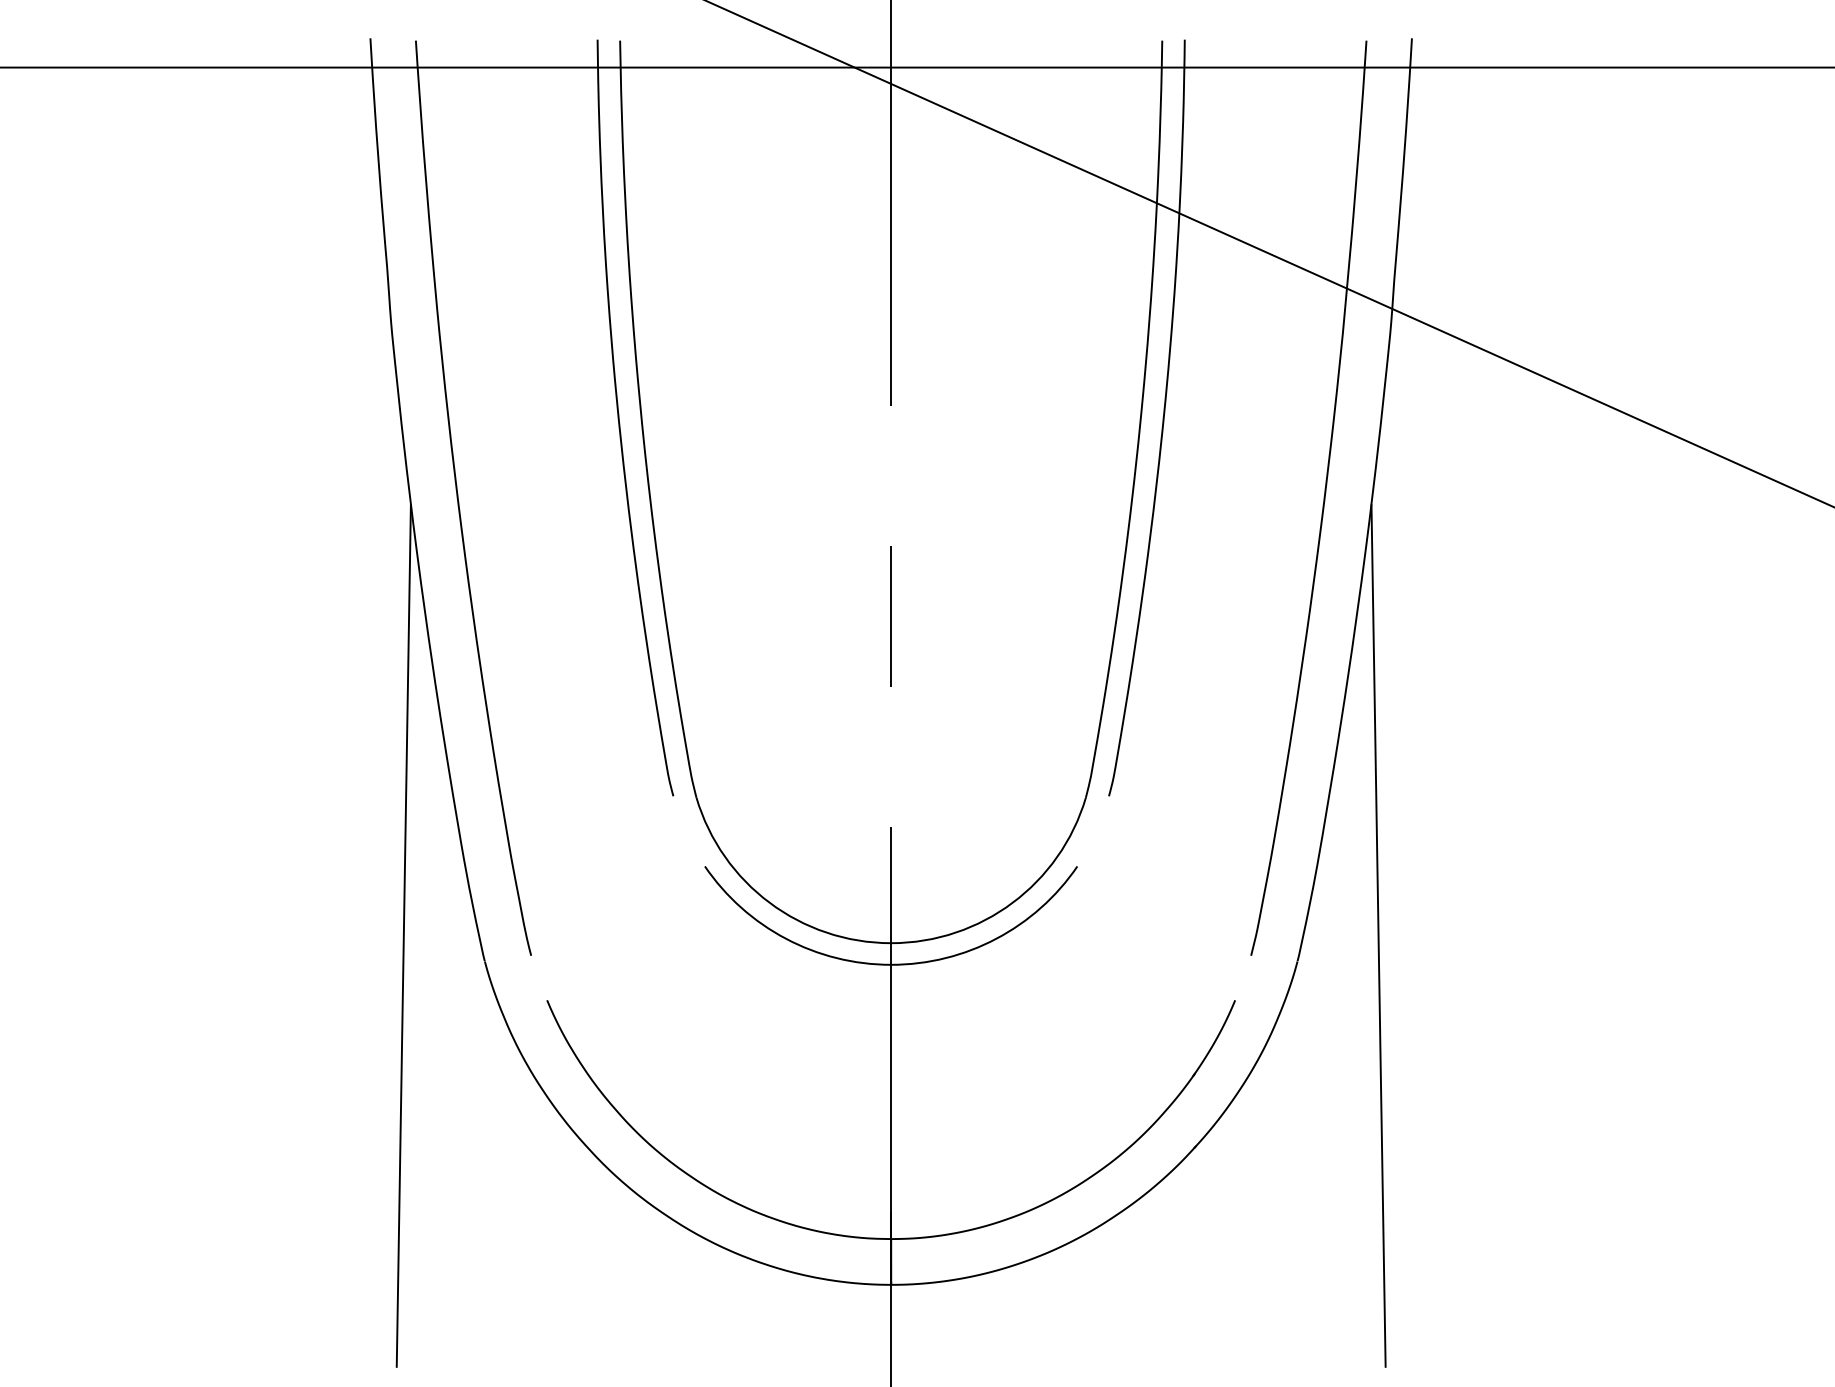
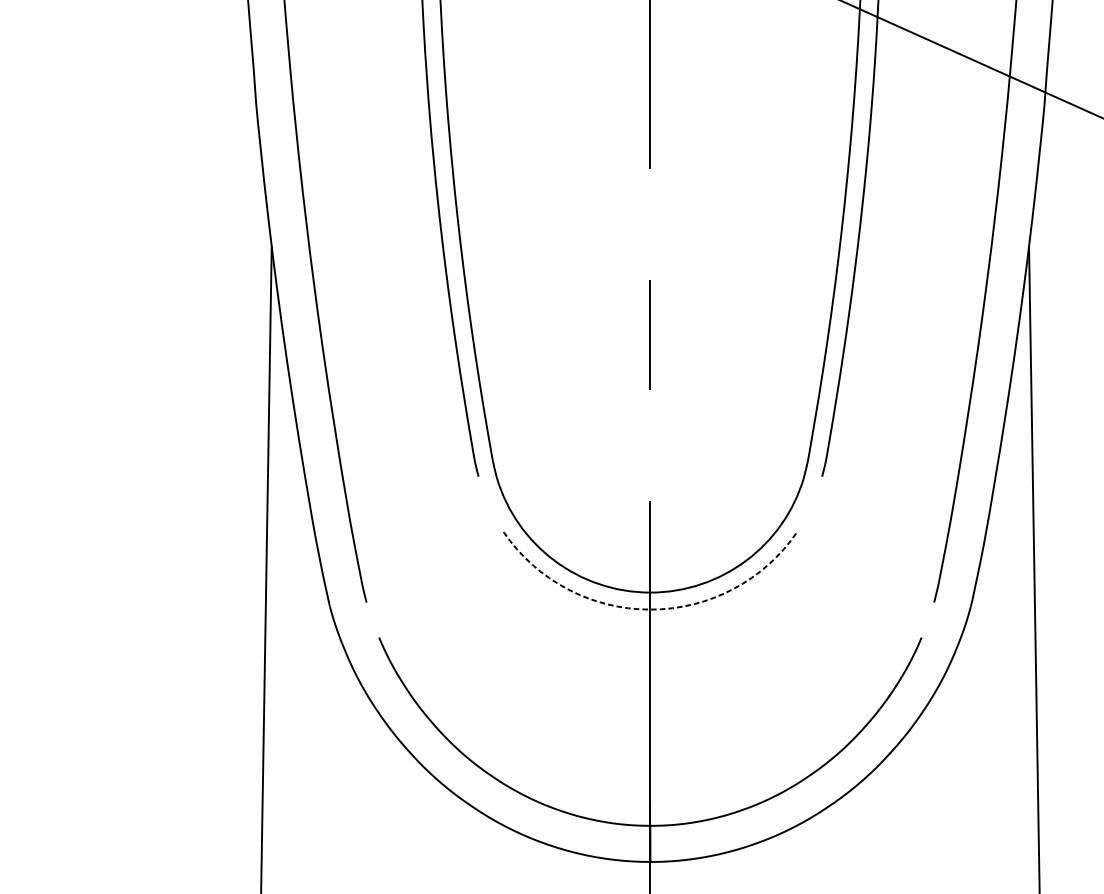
arc: (891, 964) -> (650, 609), solid -> dashed

